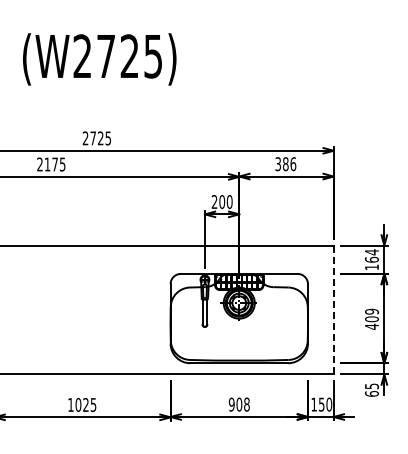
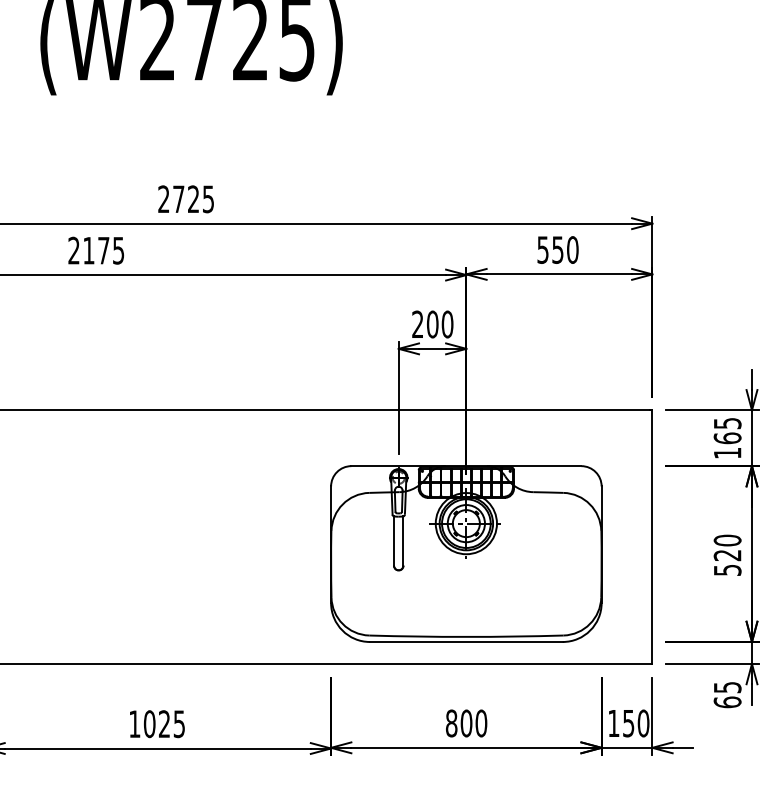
text: (285, 164) -> (557, 250), 386 -> 550
text: (371, 252) -> (726, 423), 164 -> 165
line: (333, 310) -> (651, 538), dashed -> solid
text: (372, 319) -> (728, 555), 409 -> 520
text: (238, 404) -> (464, 723), 908 -> 800

